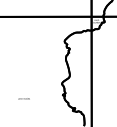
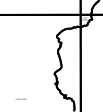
text: (23, 98) -> (20, 98), moved

